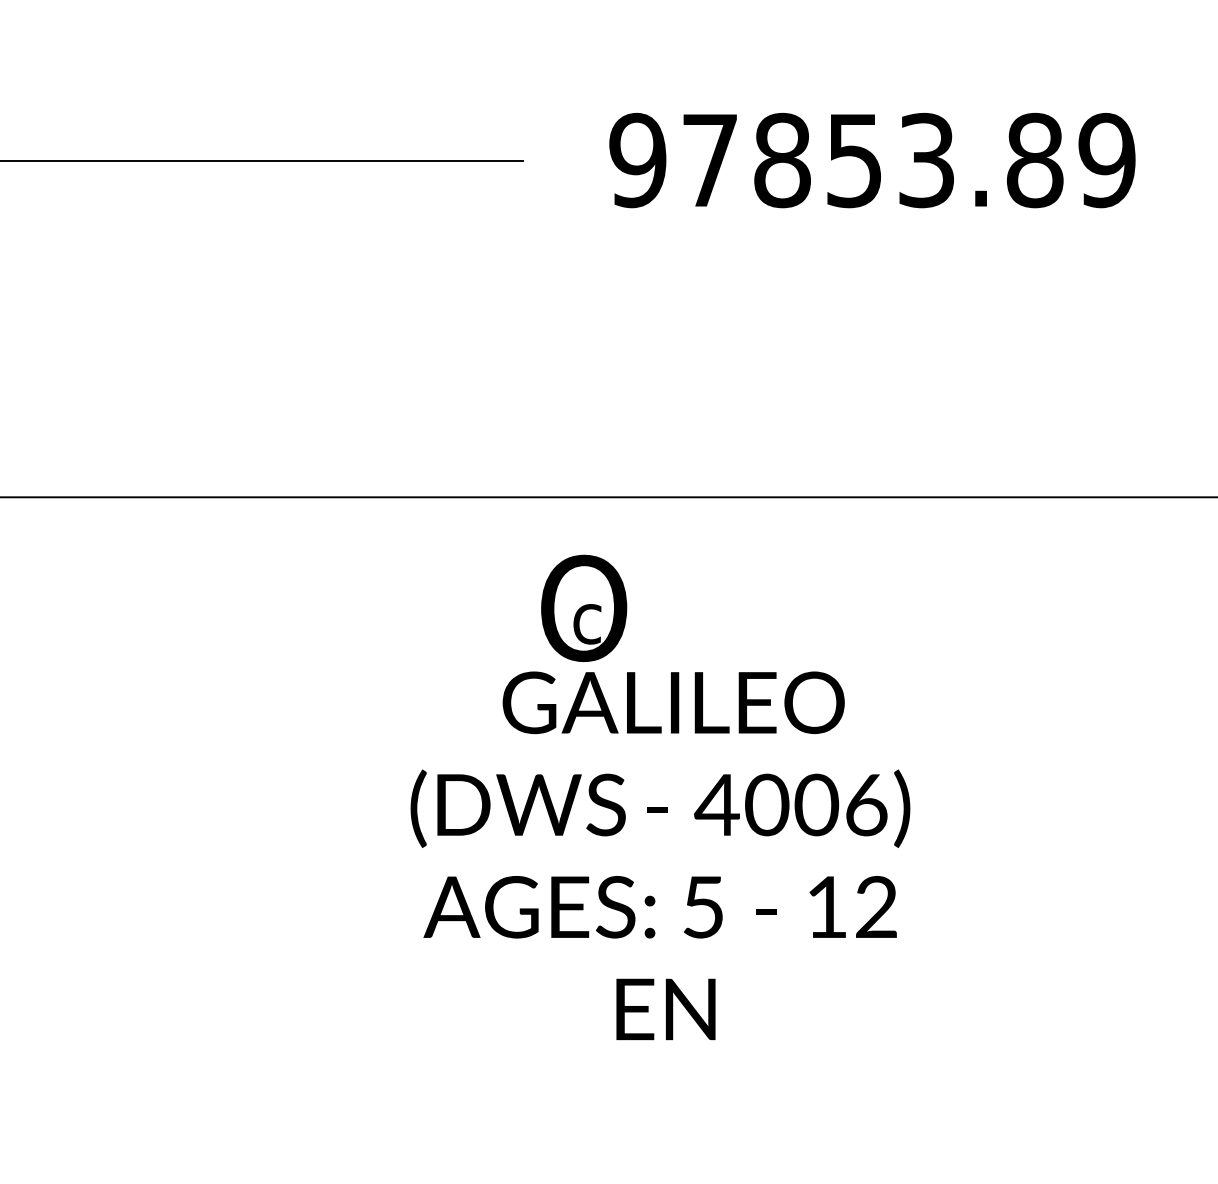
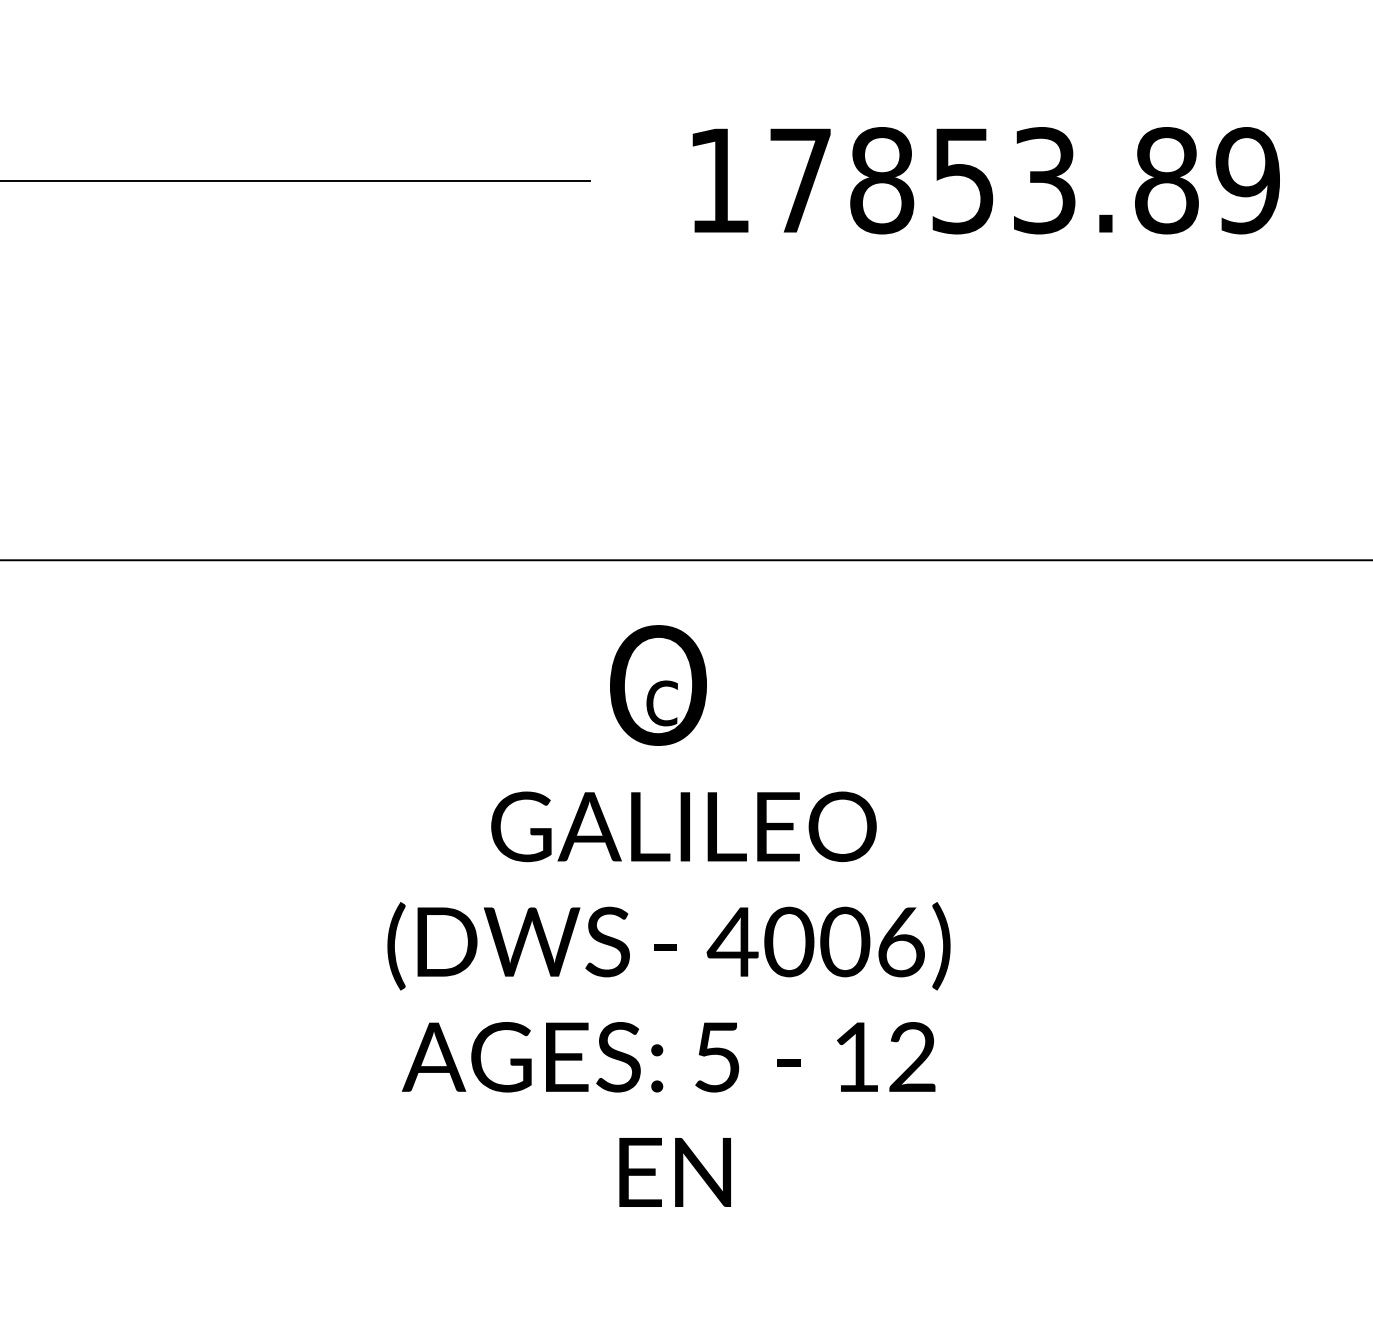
text: (637, 160) -> (718, 180), 97853.89 -> 17853.89
text: (660, 855) -> (669, 998), moved

